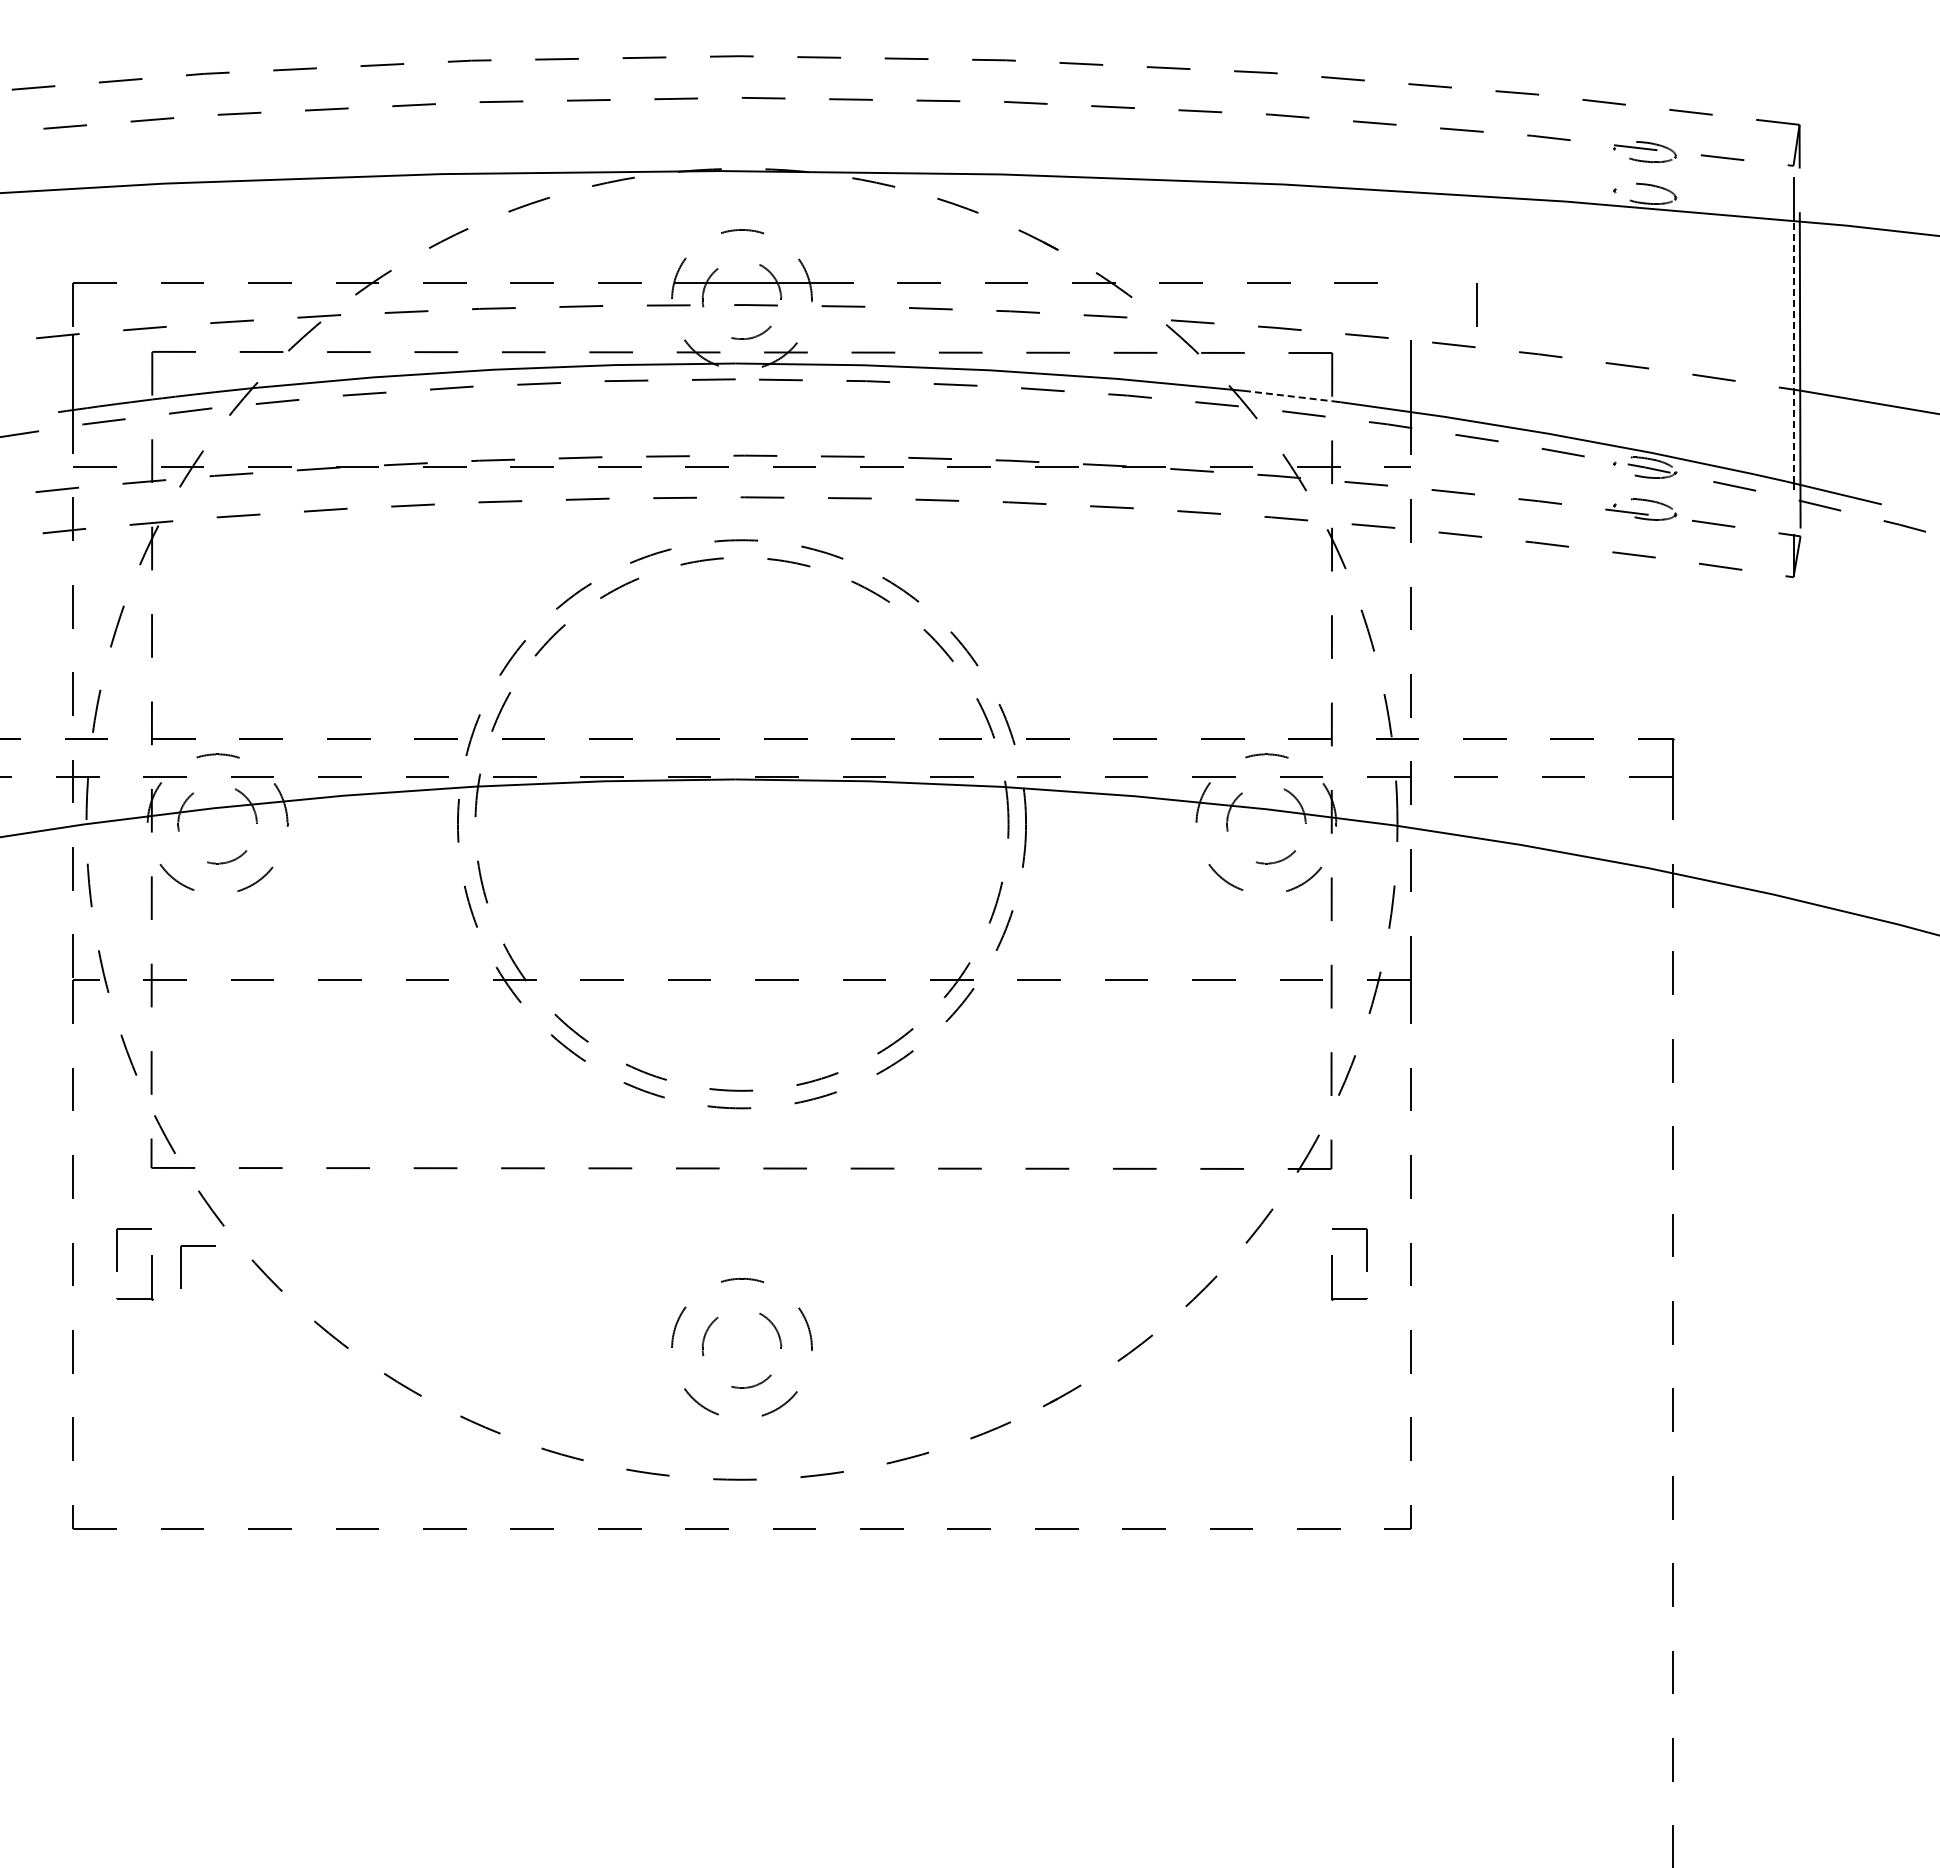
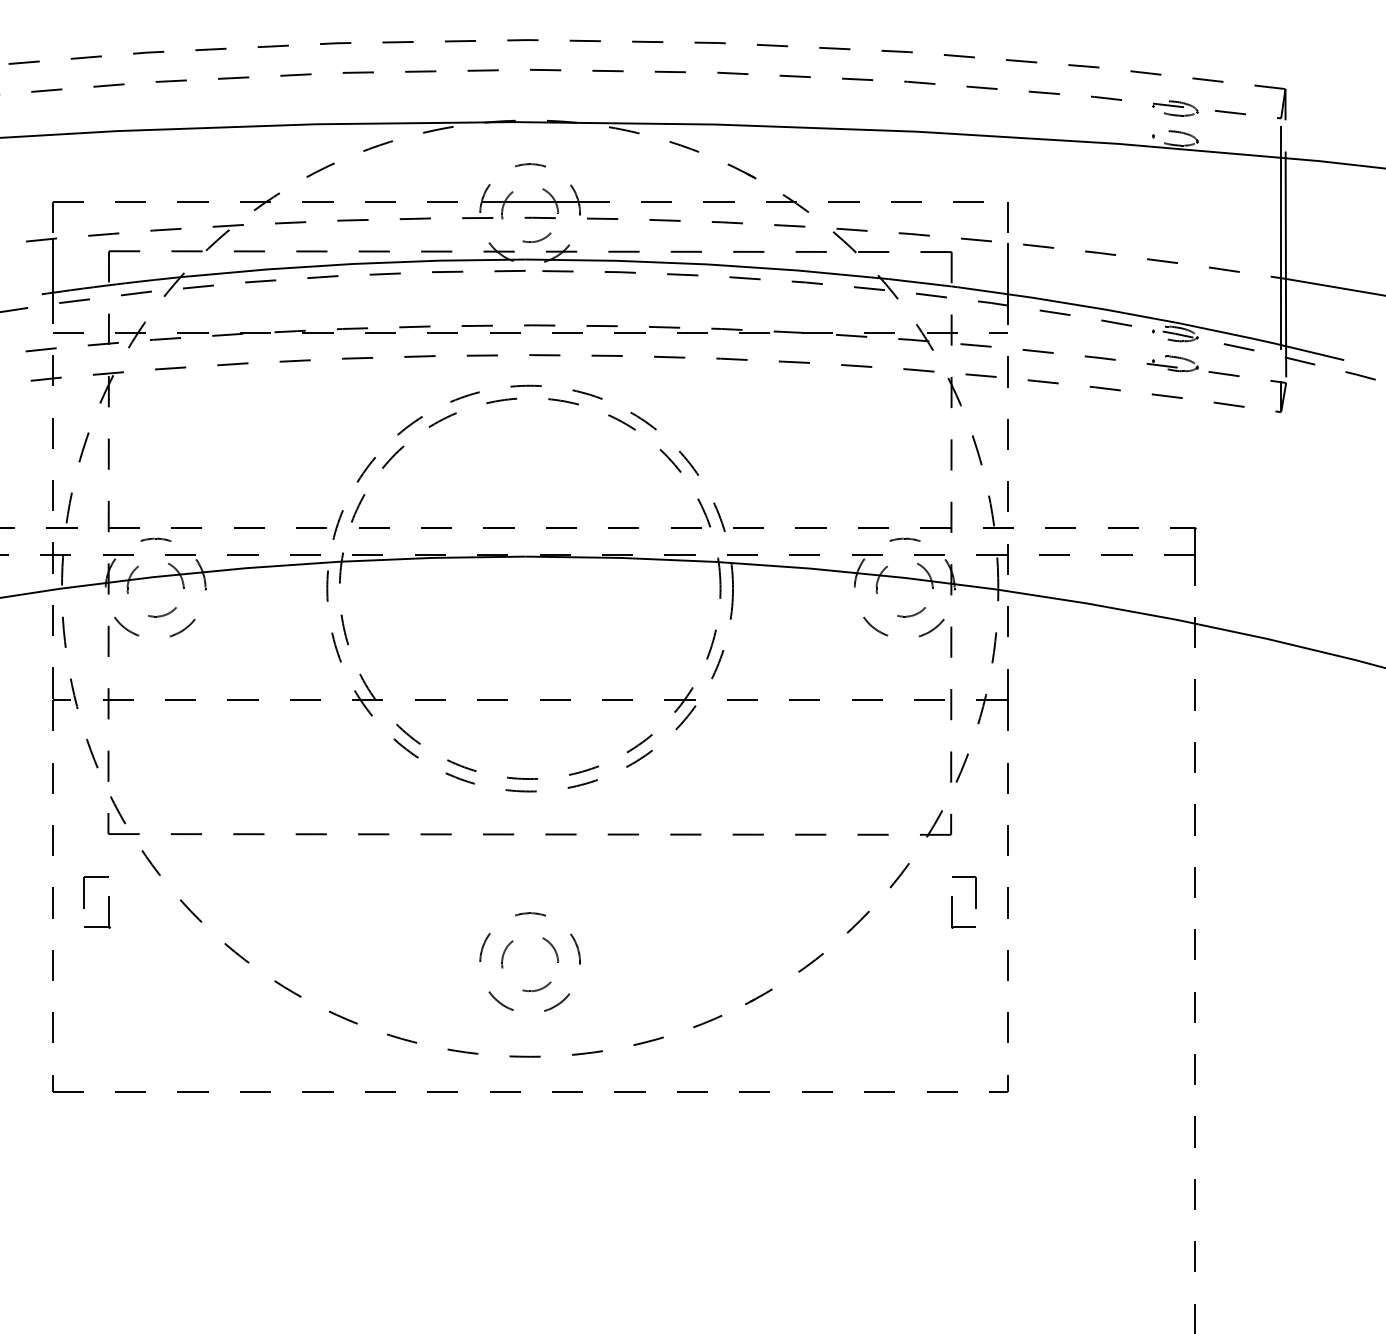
line: (1476, 304) -> (1007, 217), moved
line: (1793, 351) -> (1281, 250), dashed -> solid
line: (1288, 396) -> (920, 283), dashed -> solid
part: (181, 1266) -> (129, 904), removed

